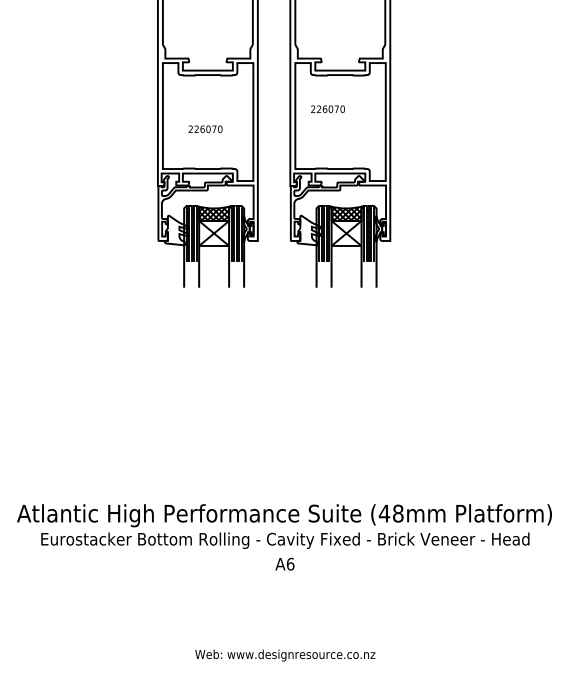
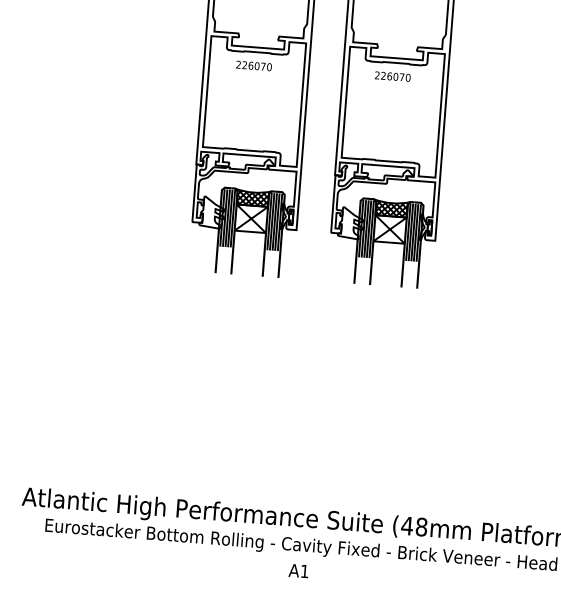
text: (327, 109) -> (392, 76), moved
text: (205, 129) -> (254, 66), moved
text: (290, 563) -> (304, 570), A6 -> A1

